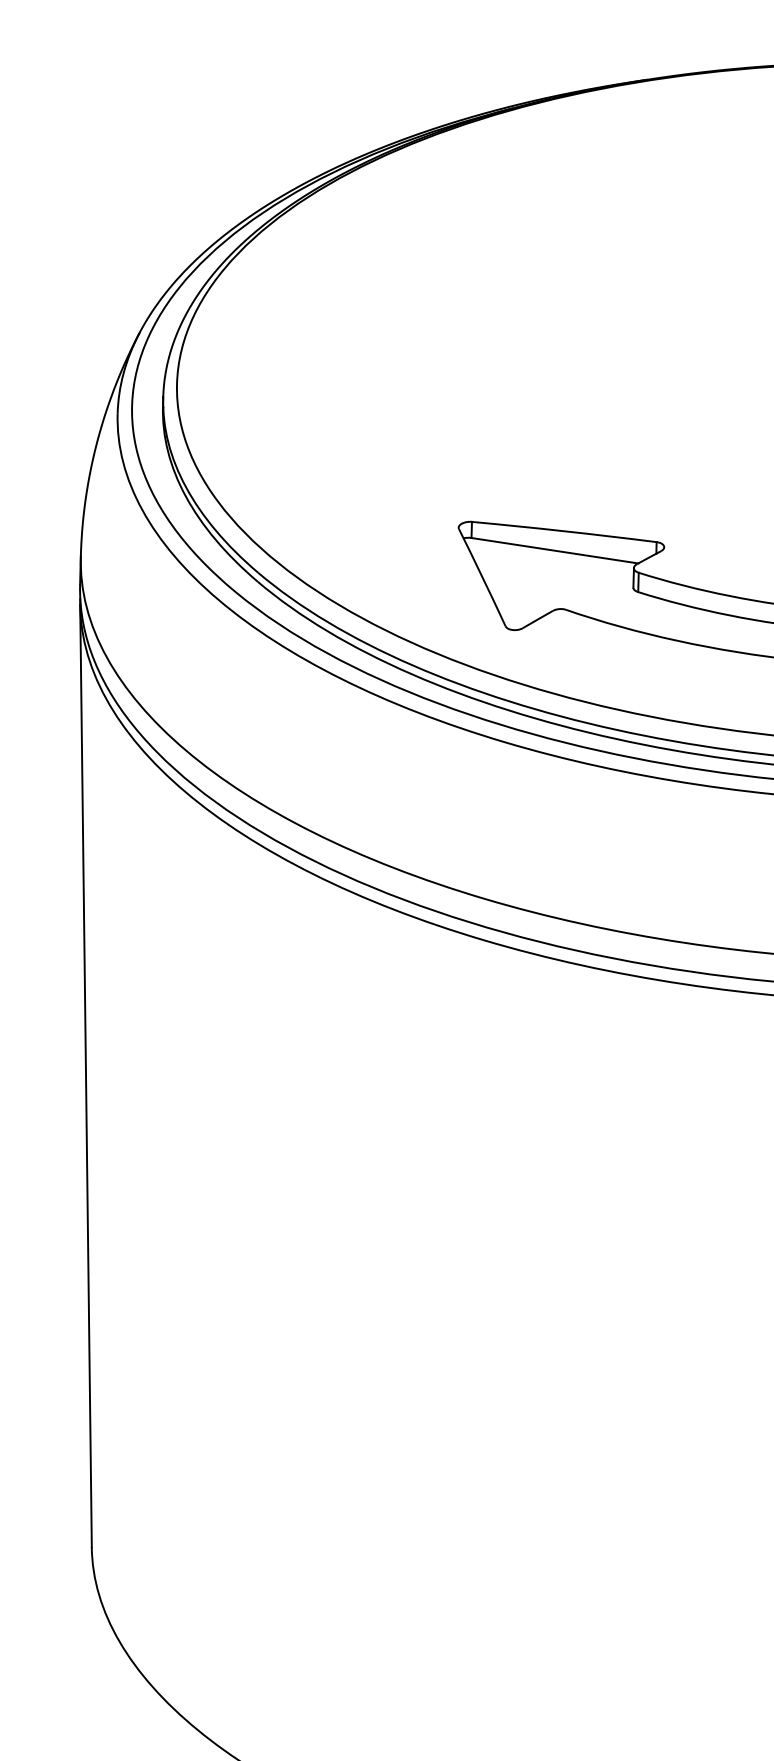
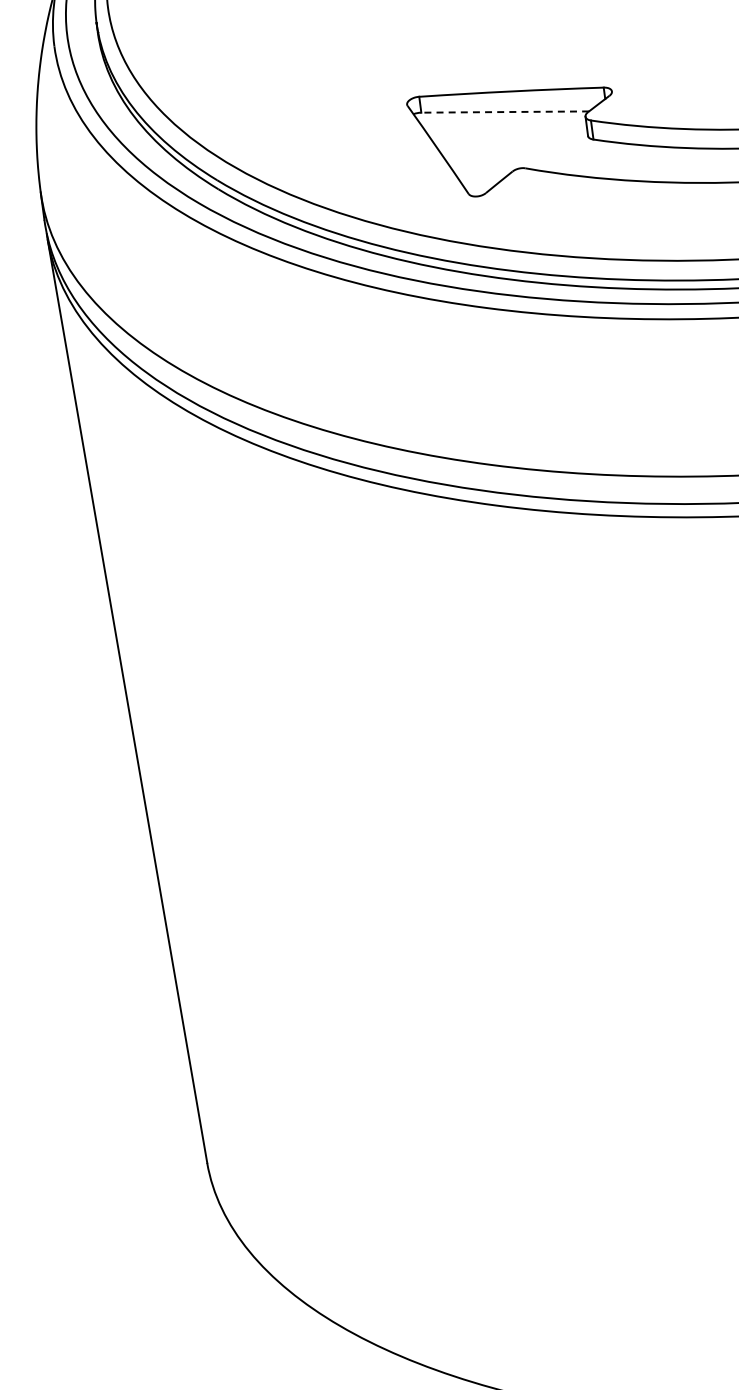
line: (554, 550) -> (504, 111), solid -> dashed

